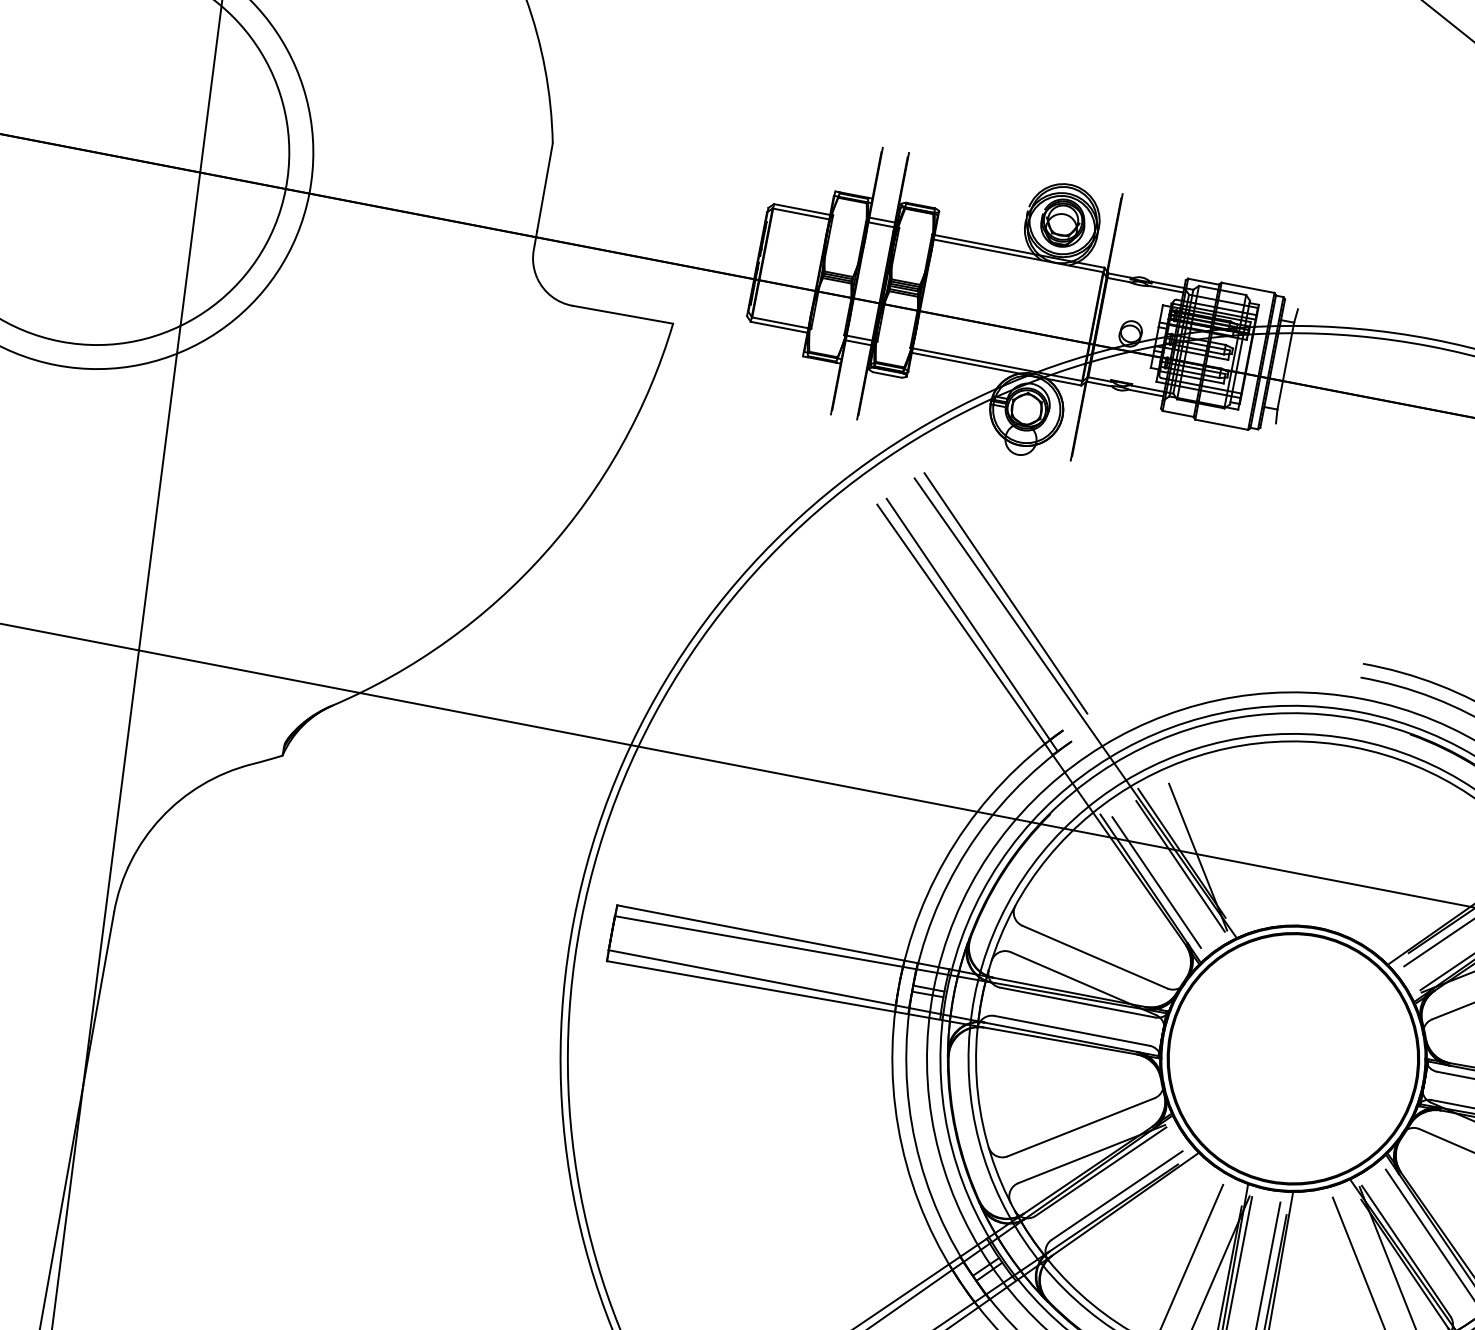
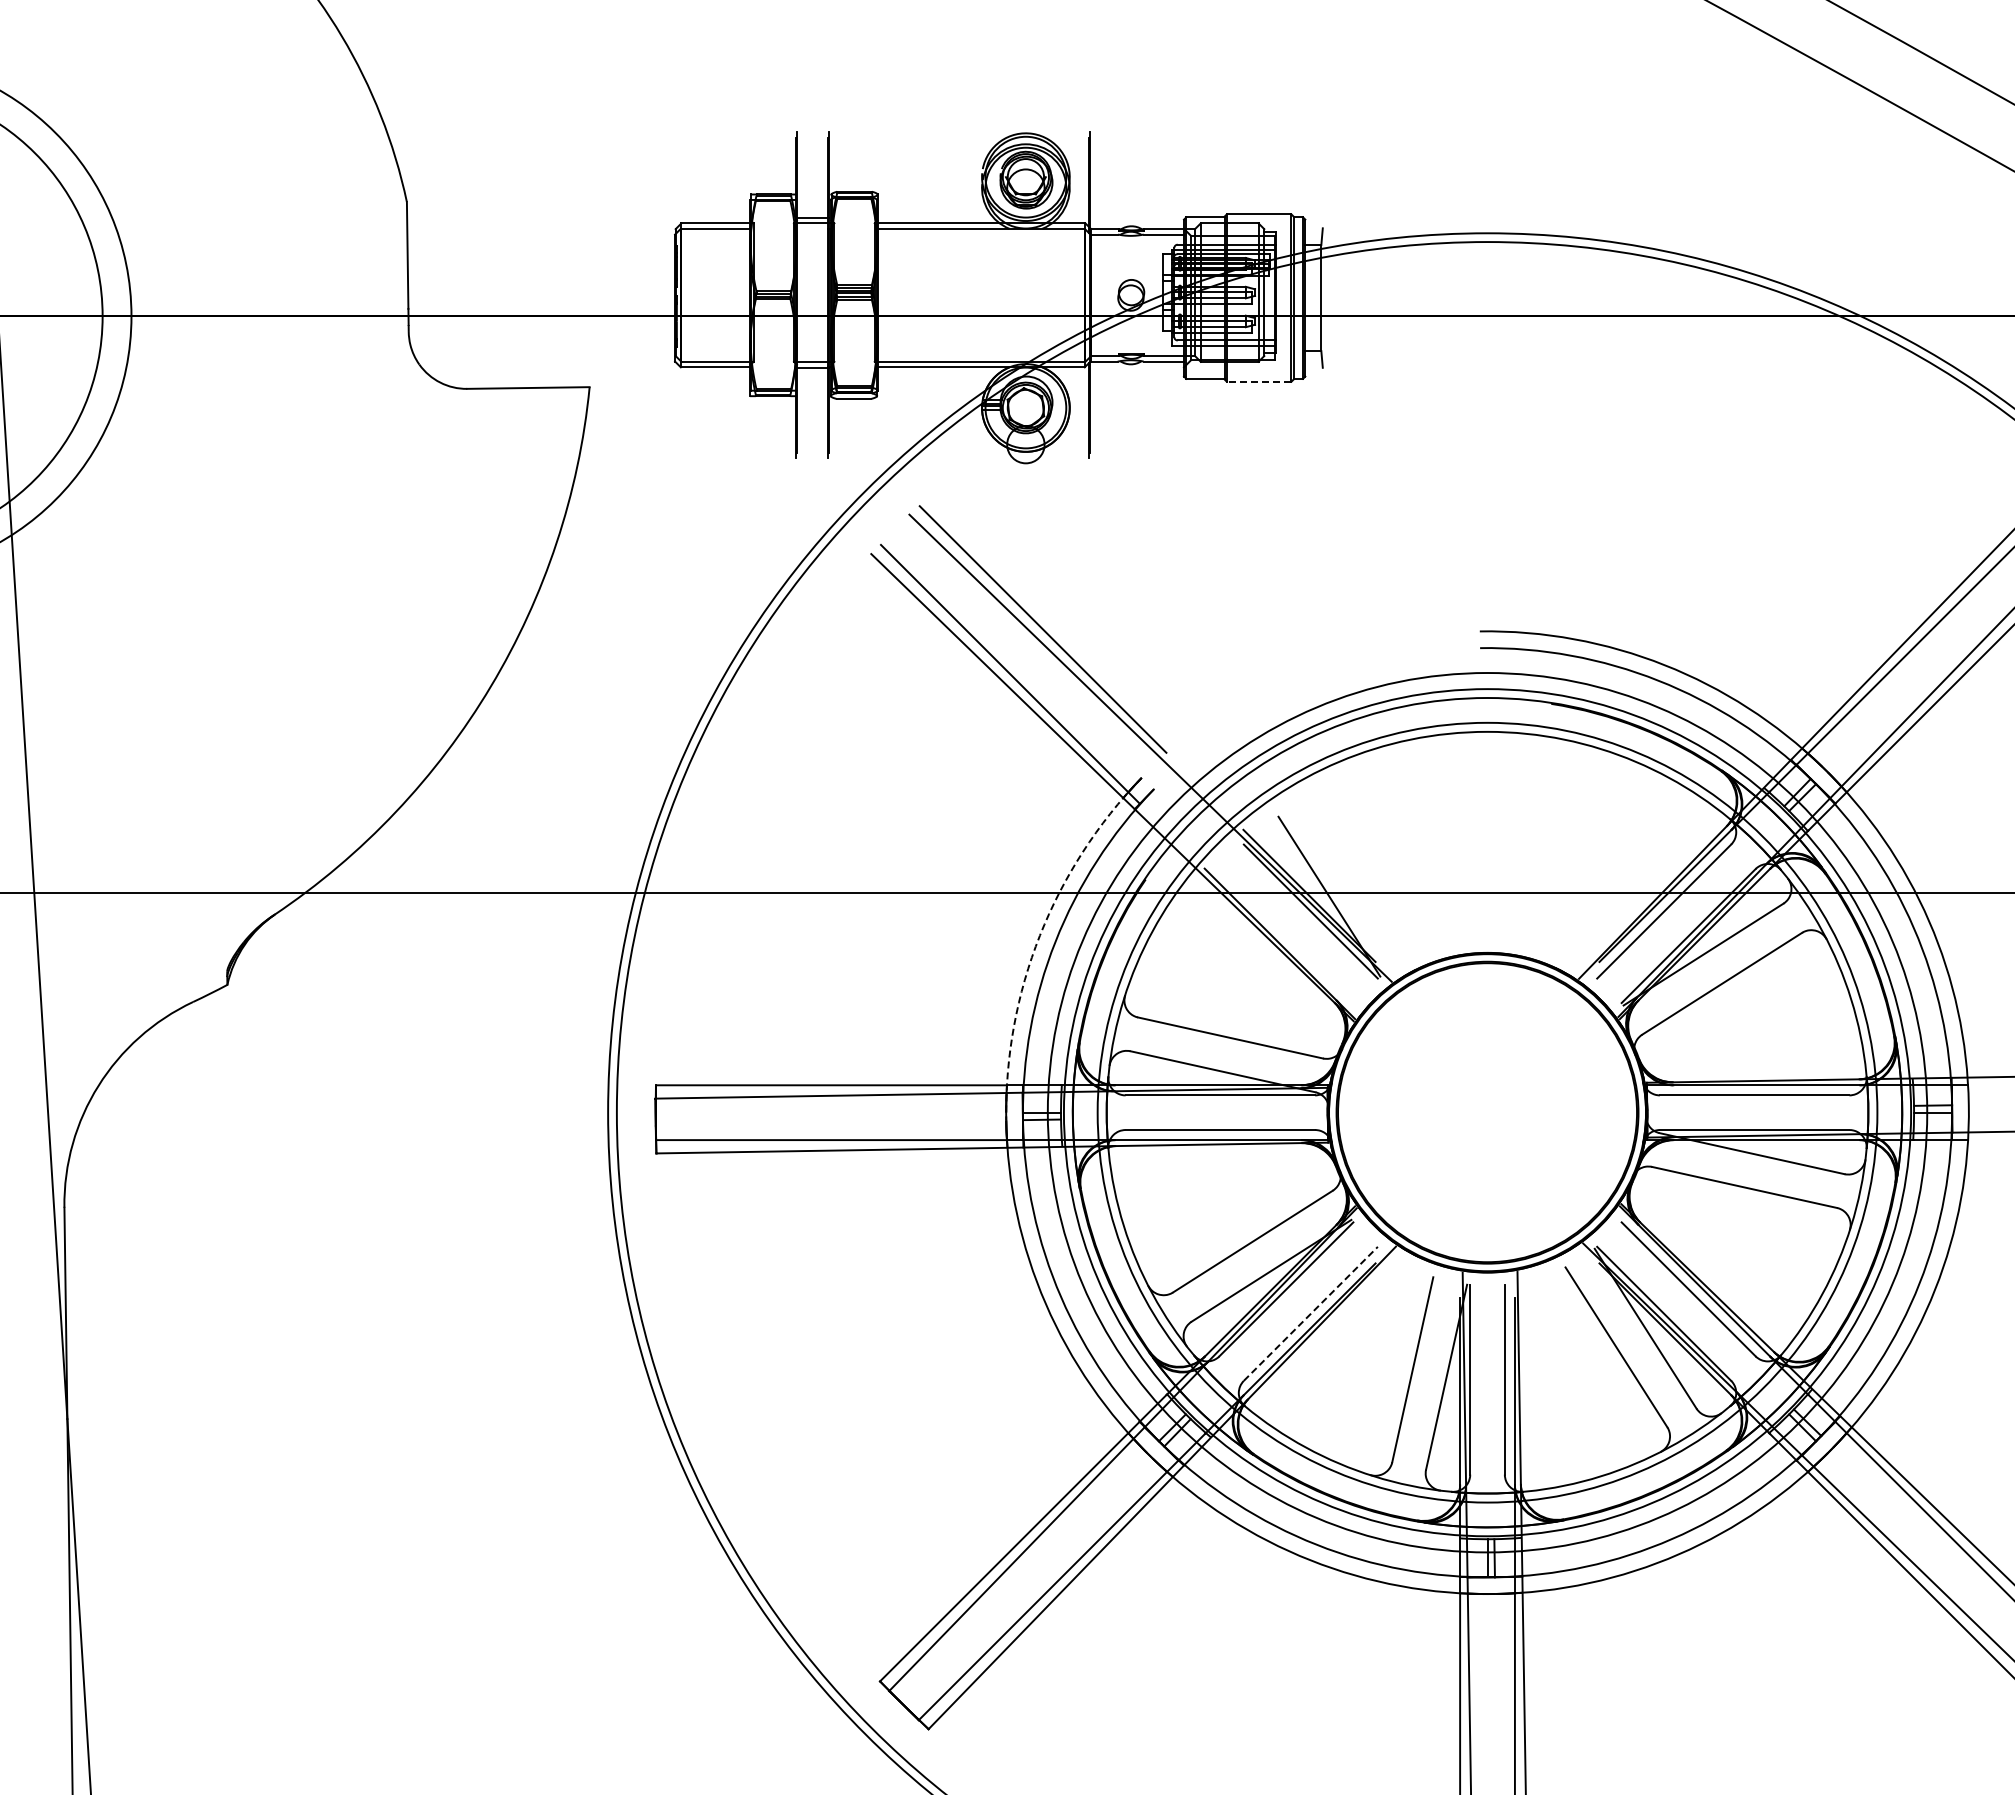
line: (1221, 424) -> (1258, 381), solid -> dashed
arc: (954, 843) -> (1039, 935), solid -> dashed
line: (1156, 882) -> (1286, 936), removed
line: (1116, 1195) -> (1310, 1313), solid -> dashed

